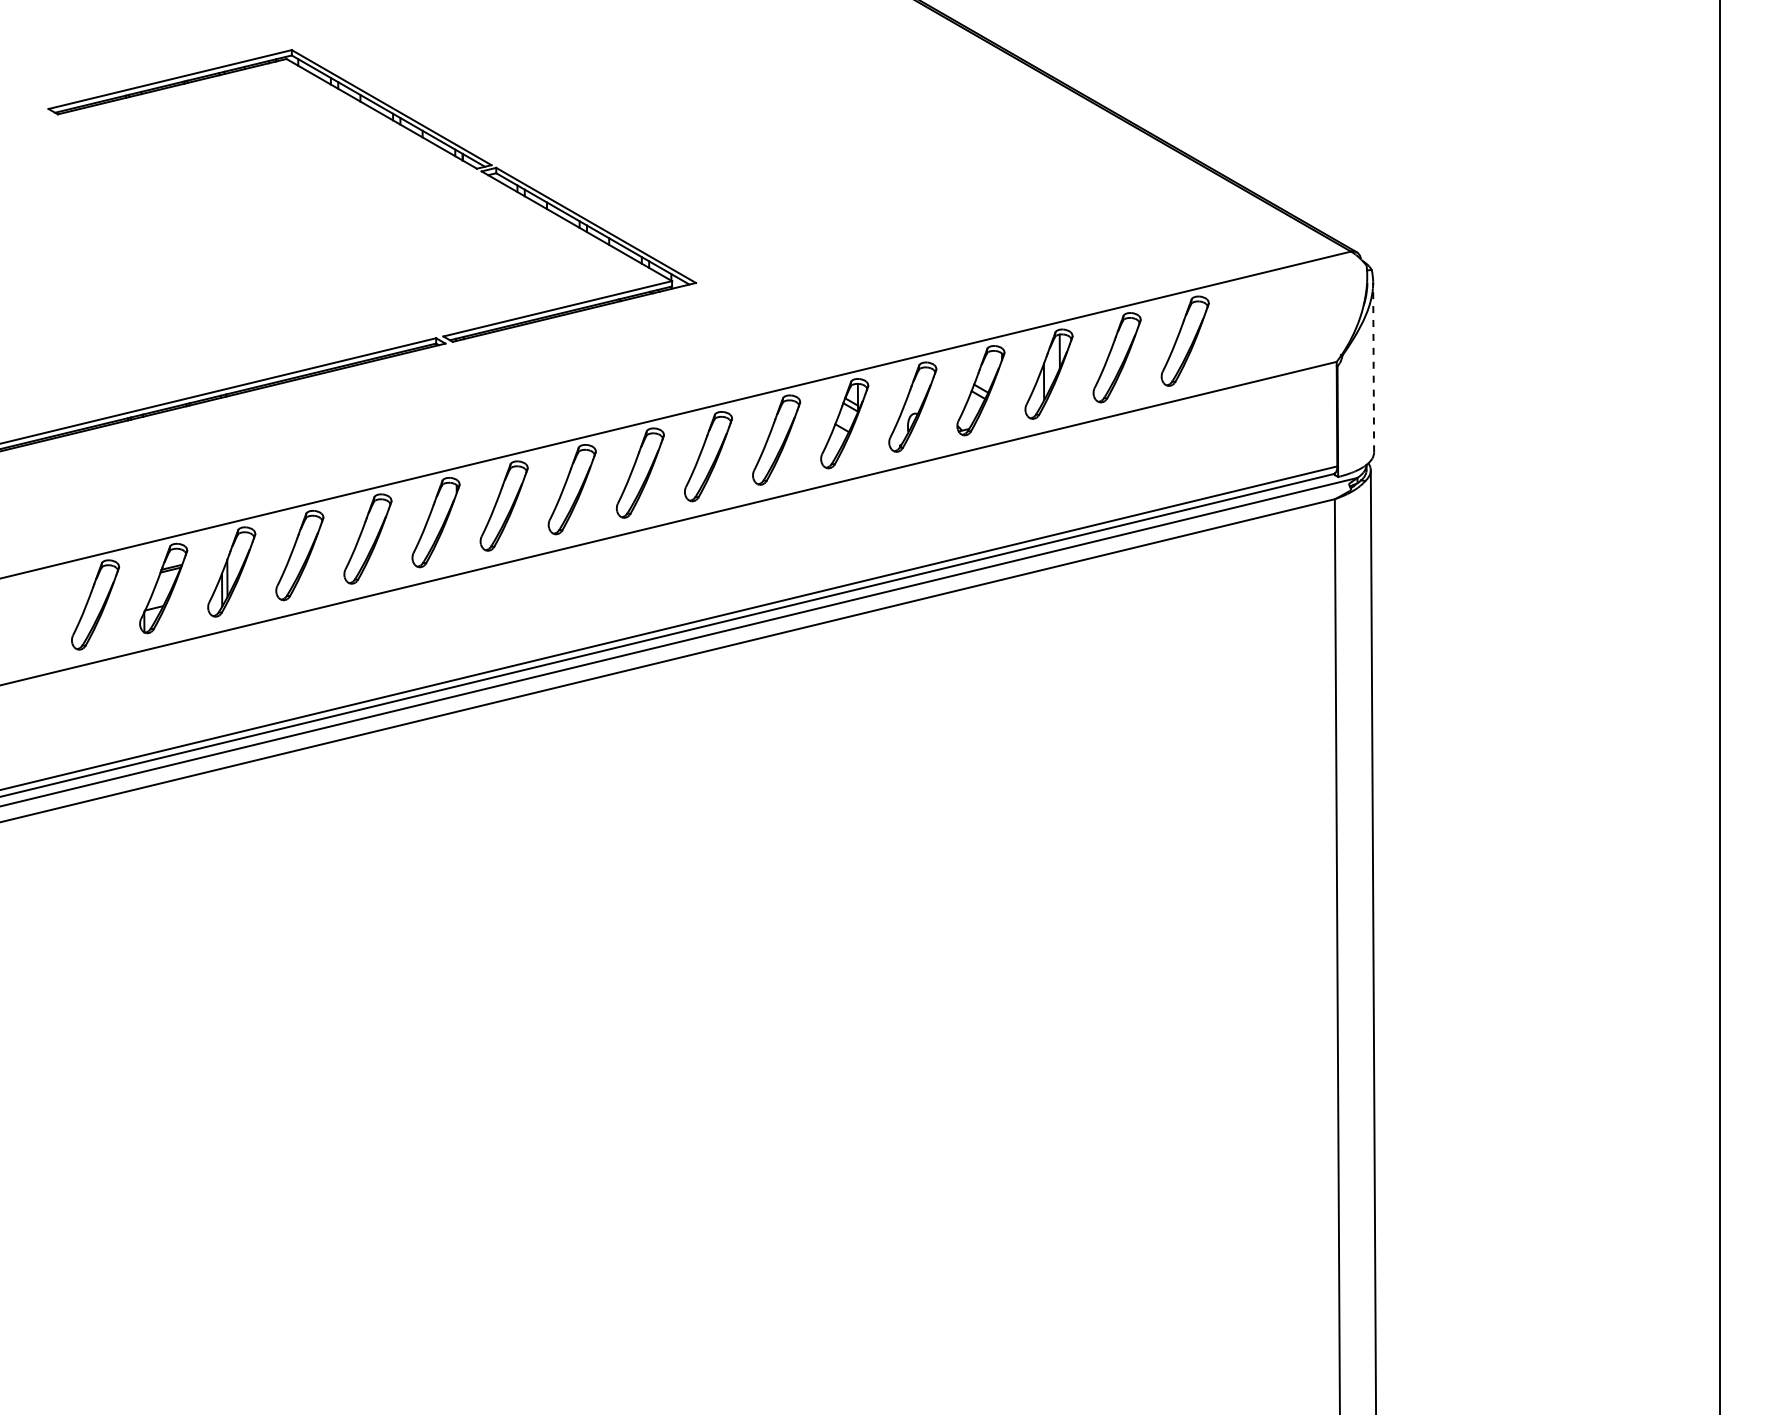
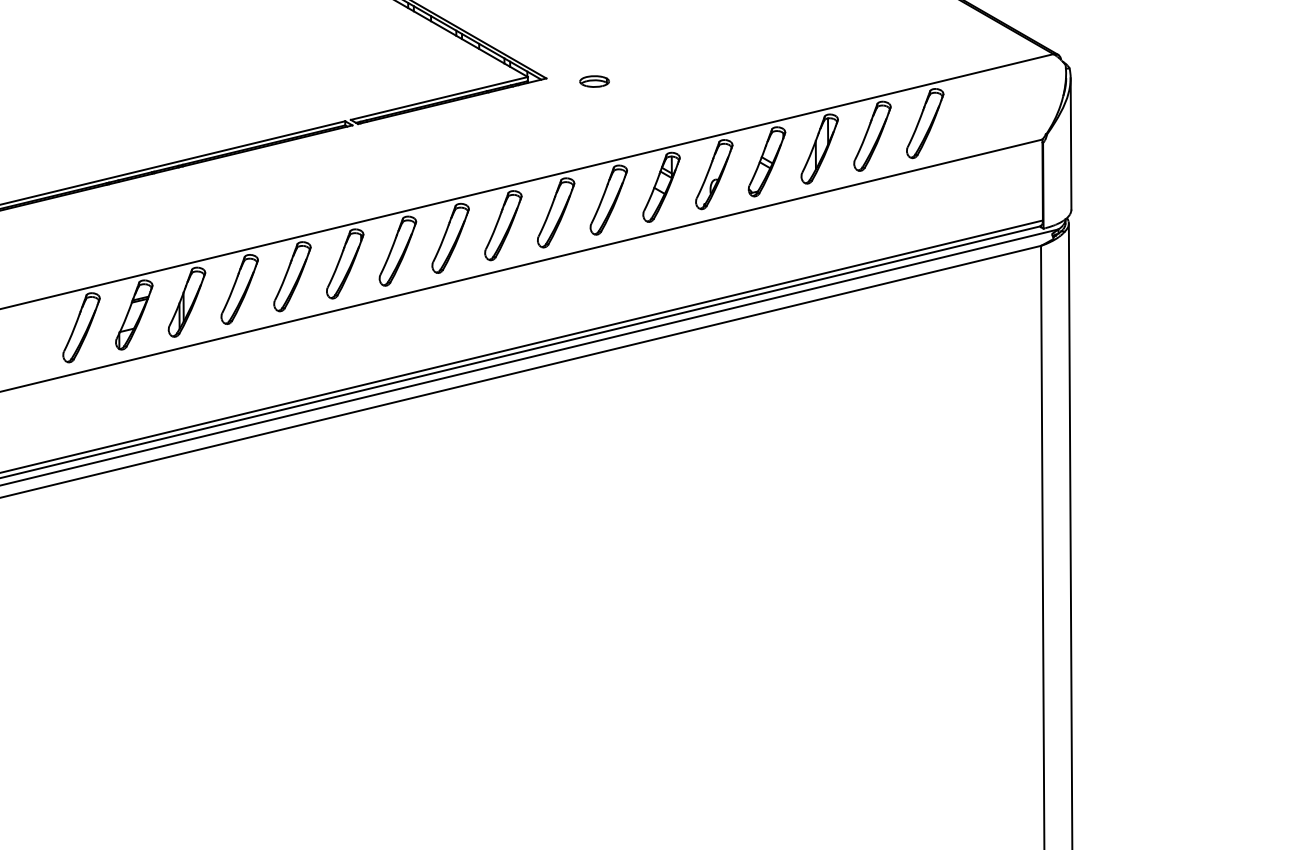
part: (757, 286) -> (594, 81), added
line: (1373, 367) -> (1070, 143), dashed -> solid

